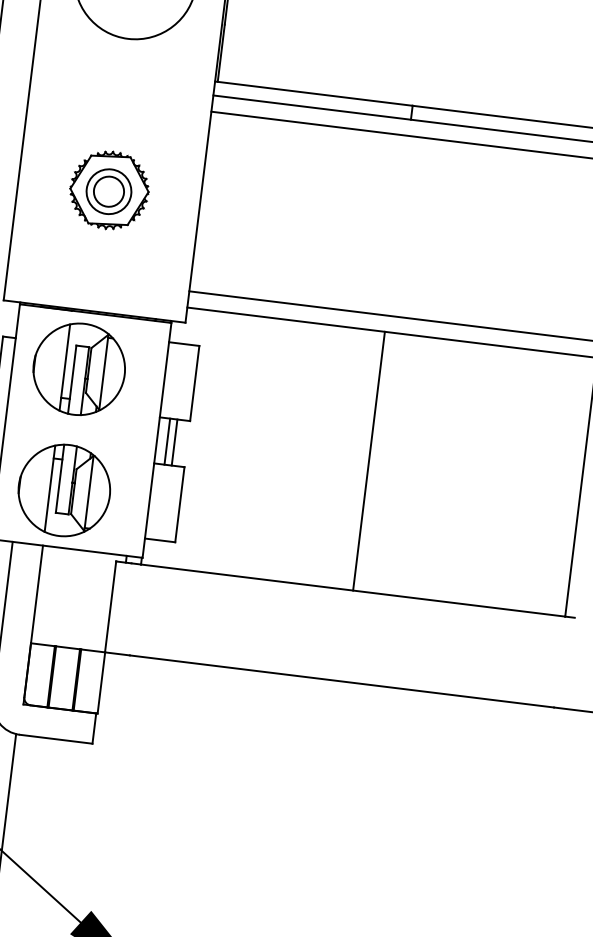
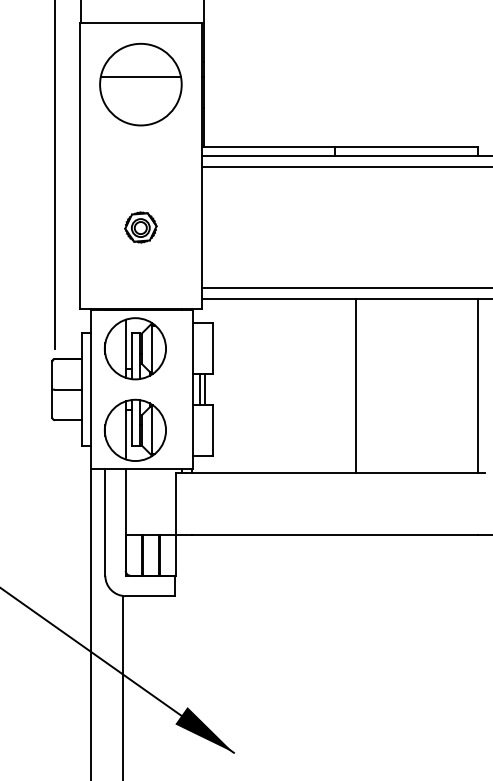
part: (108, 190) -> (140, 227), size x0.6
line: (369, 460) -> (356, 385), moved

